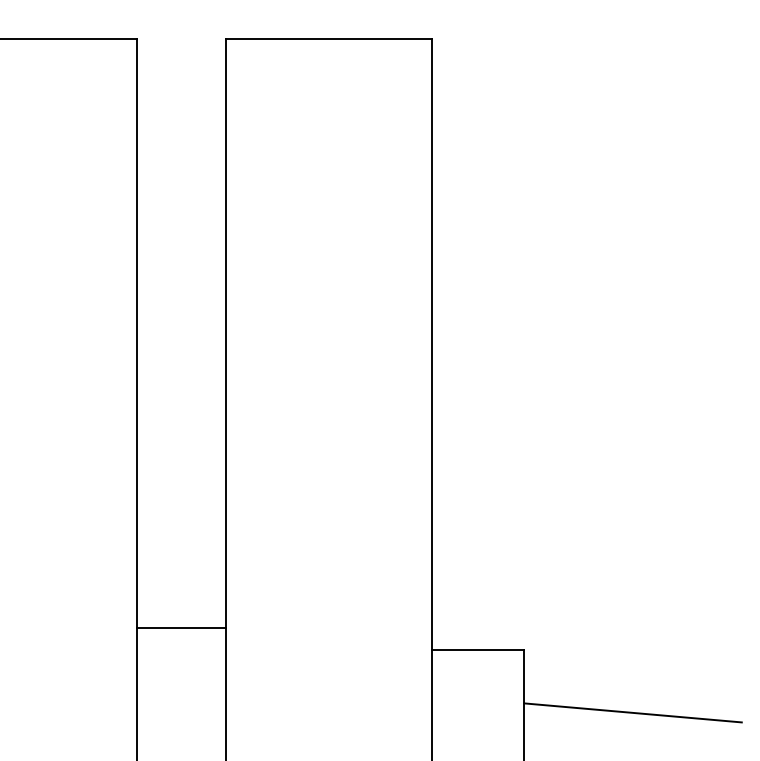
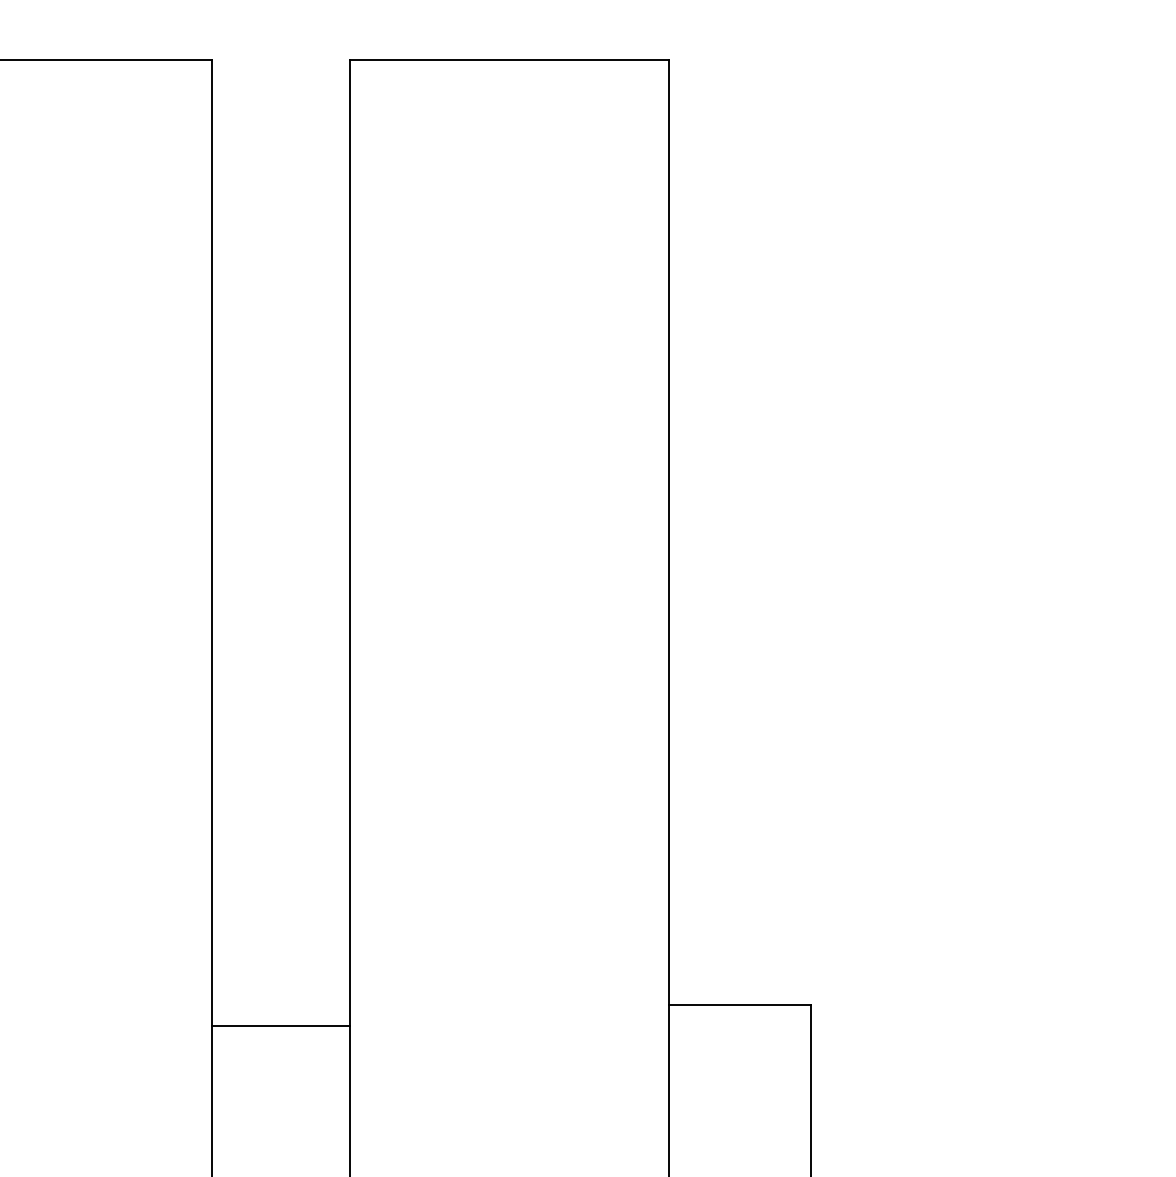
line: (181, 628) -> (280, 1026), moved
line: (632, 712) -> (978, 1102), removed

